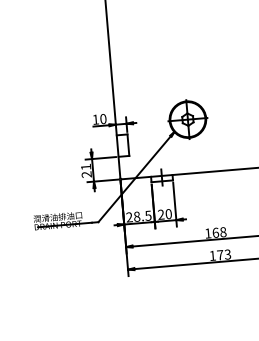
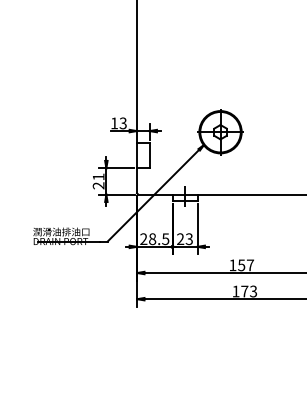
text: (102, 119) -> (122, 123), 10 -> 13
text: (167, 213) -> (188, 238), 20 -> 23
text: (219, 232) -> (246, 265), 168 -> 157

